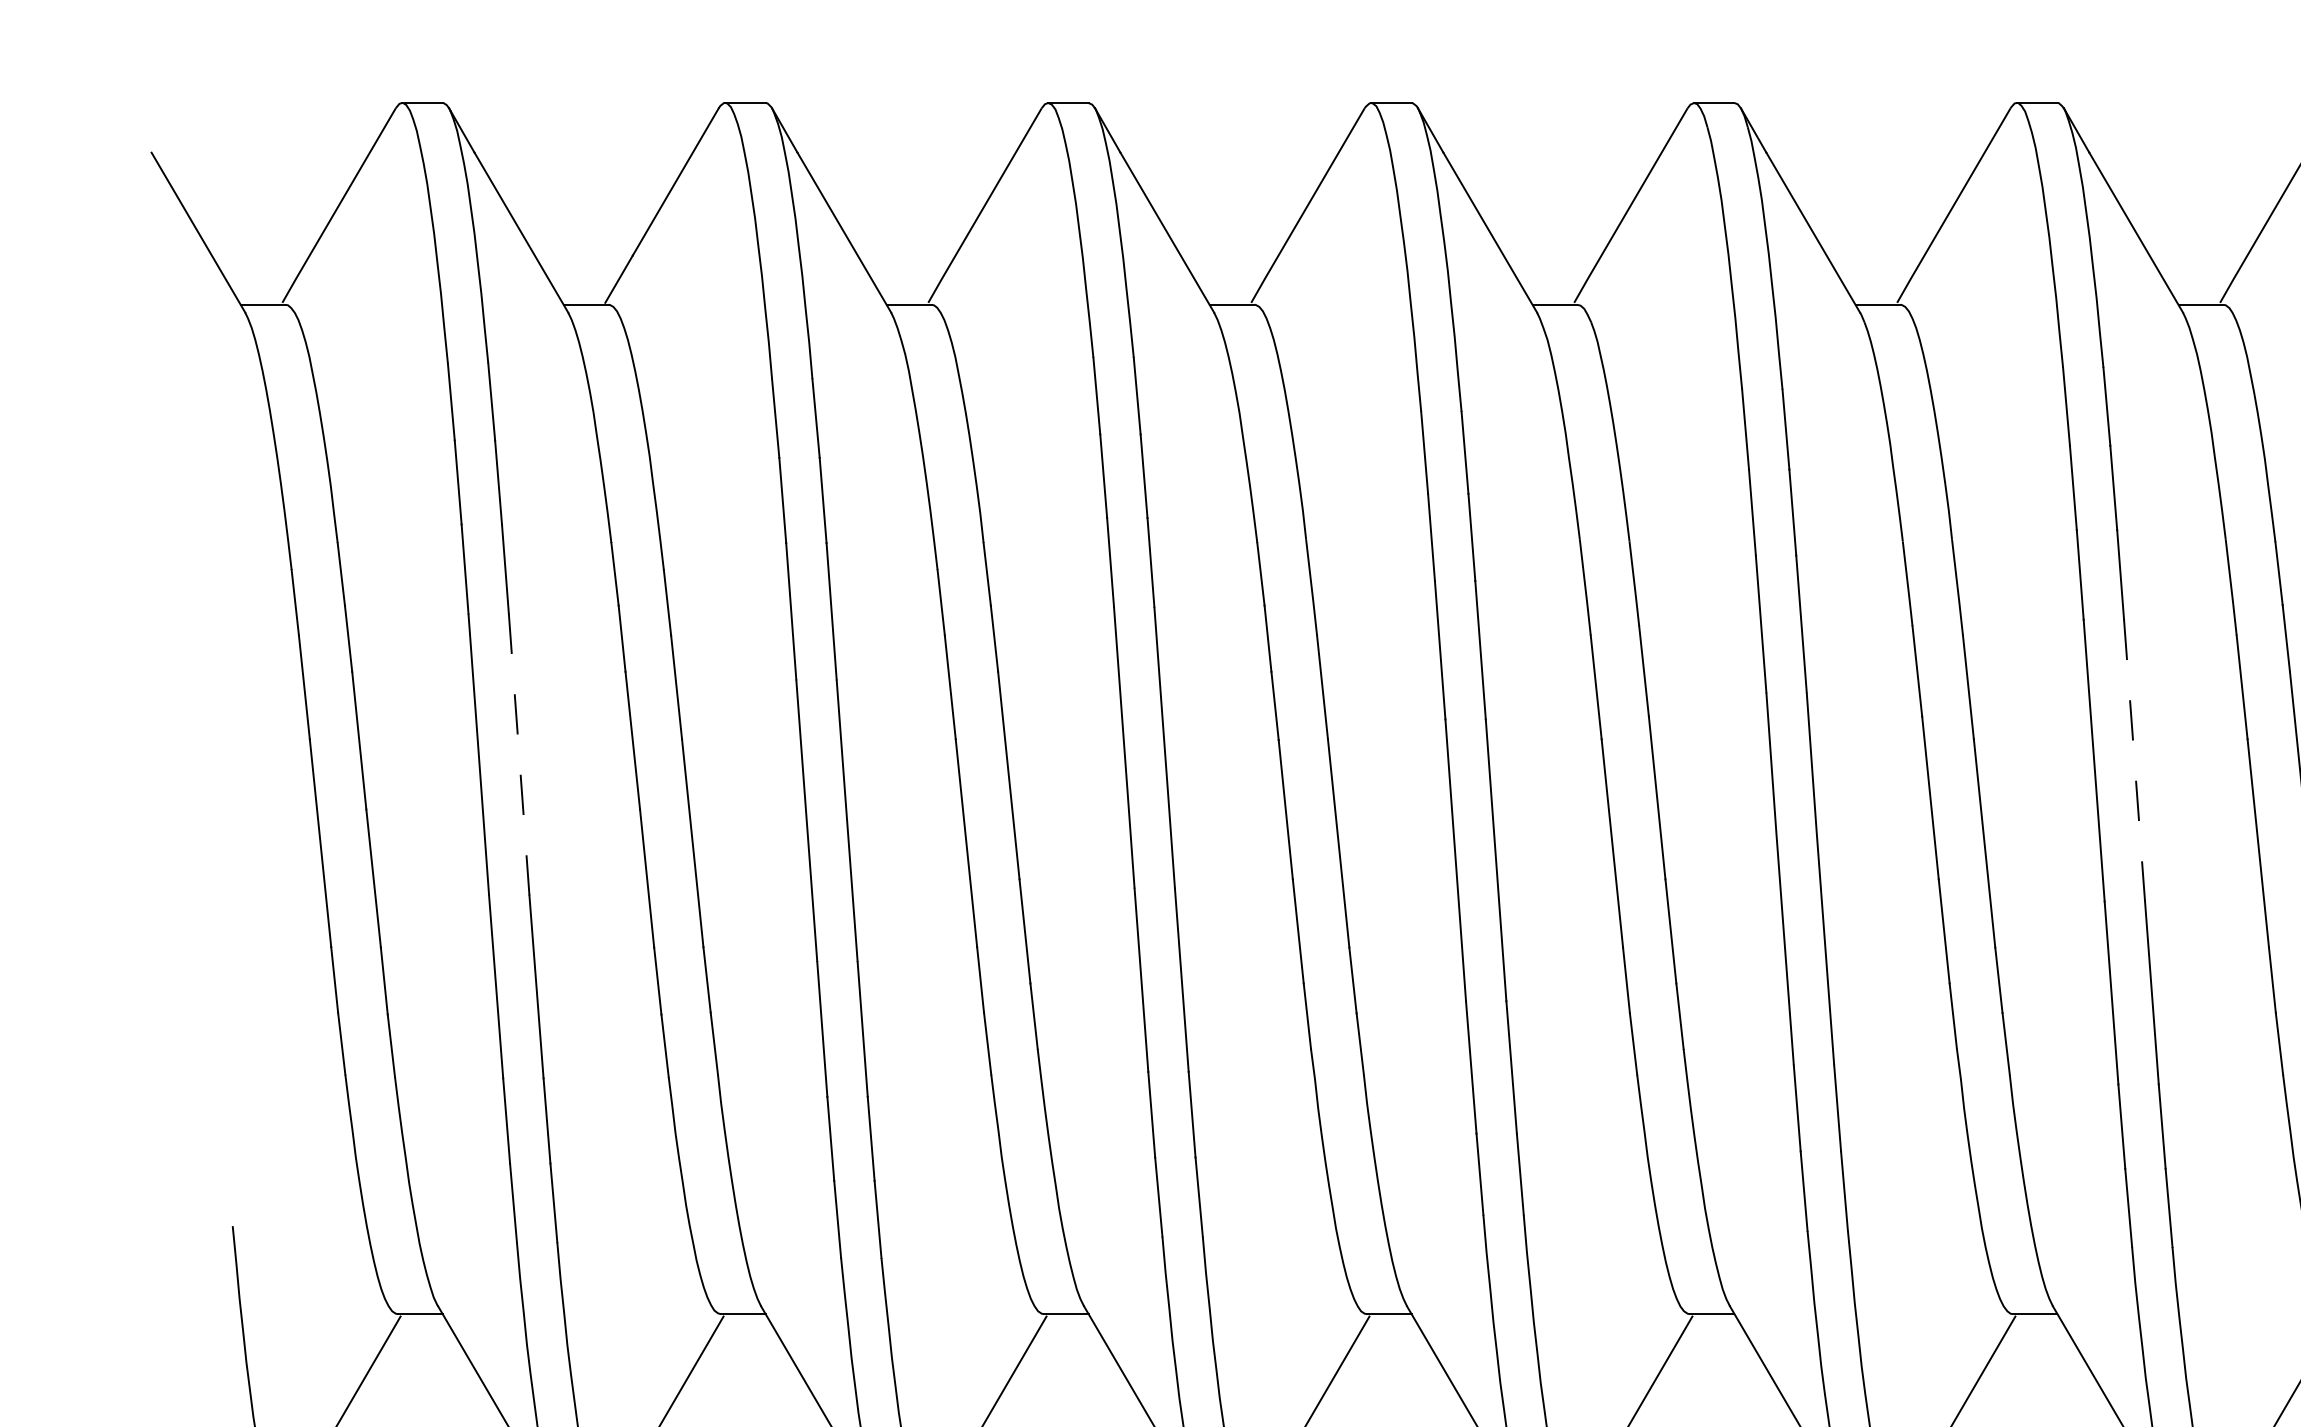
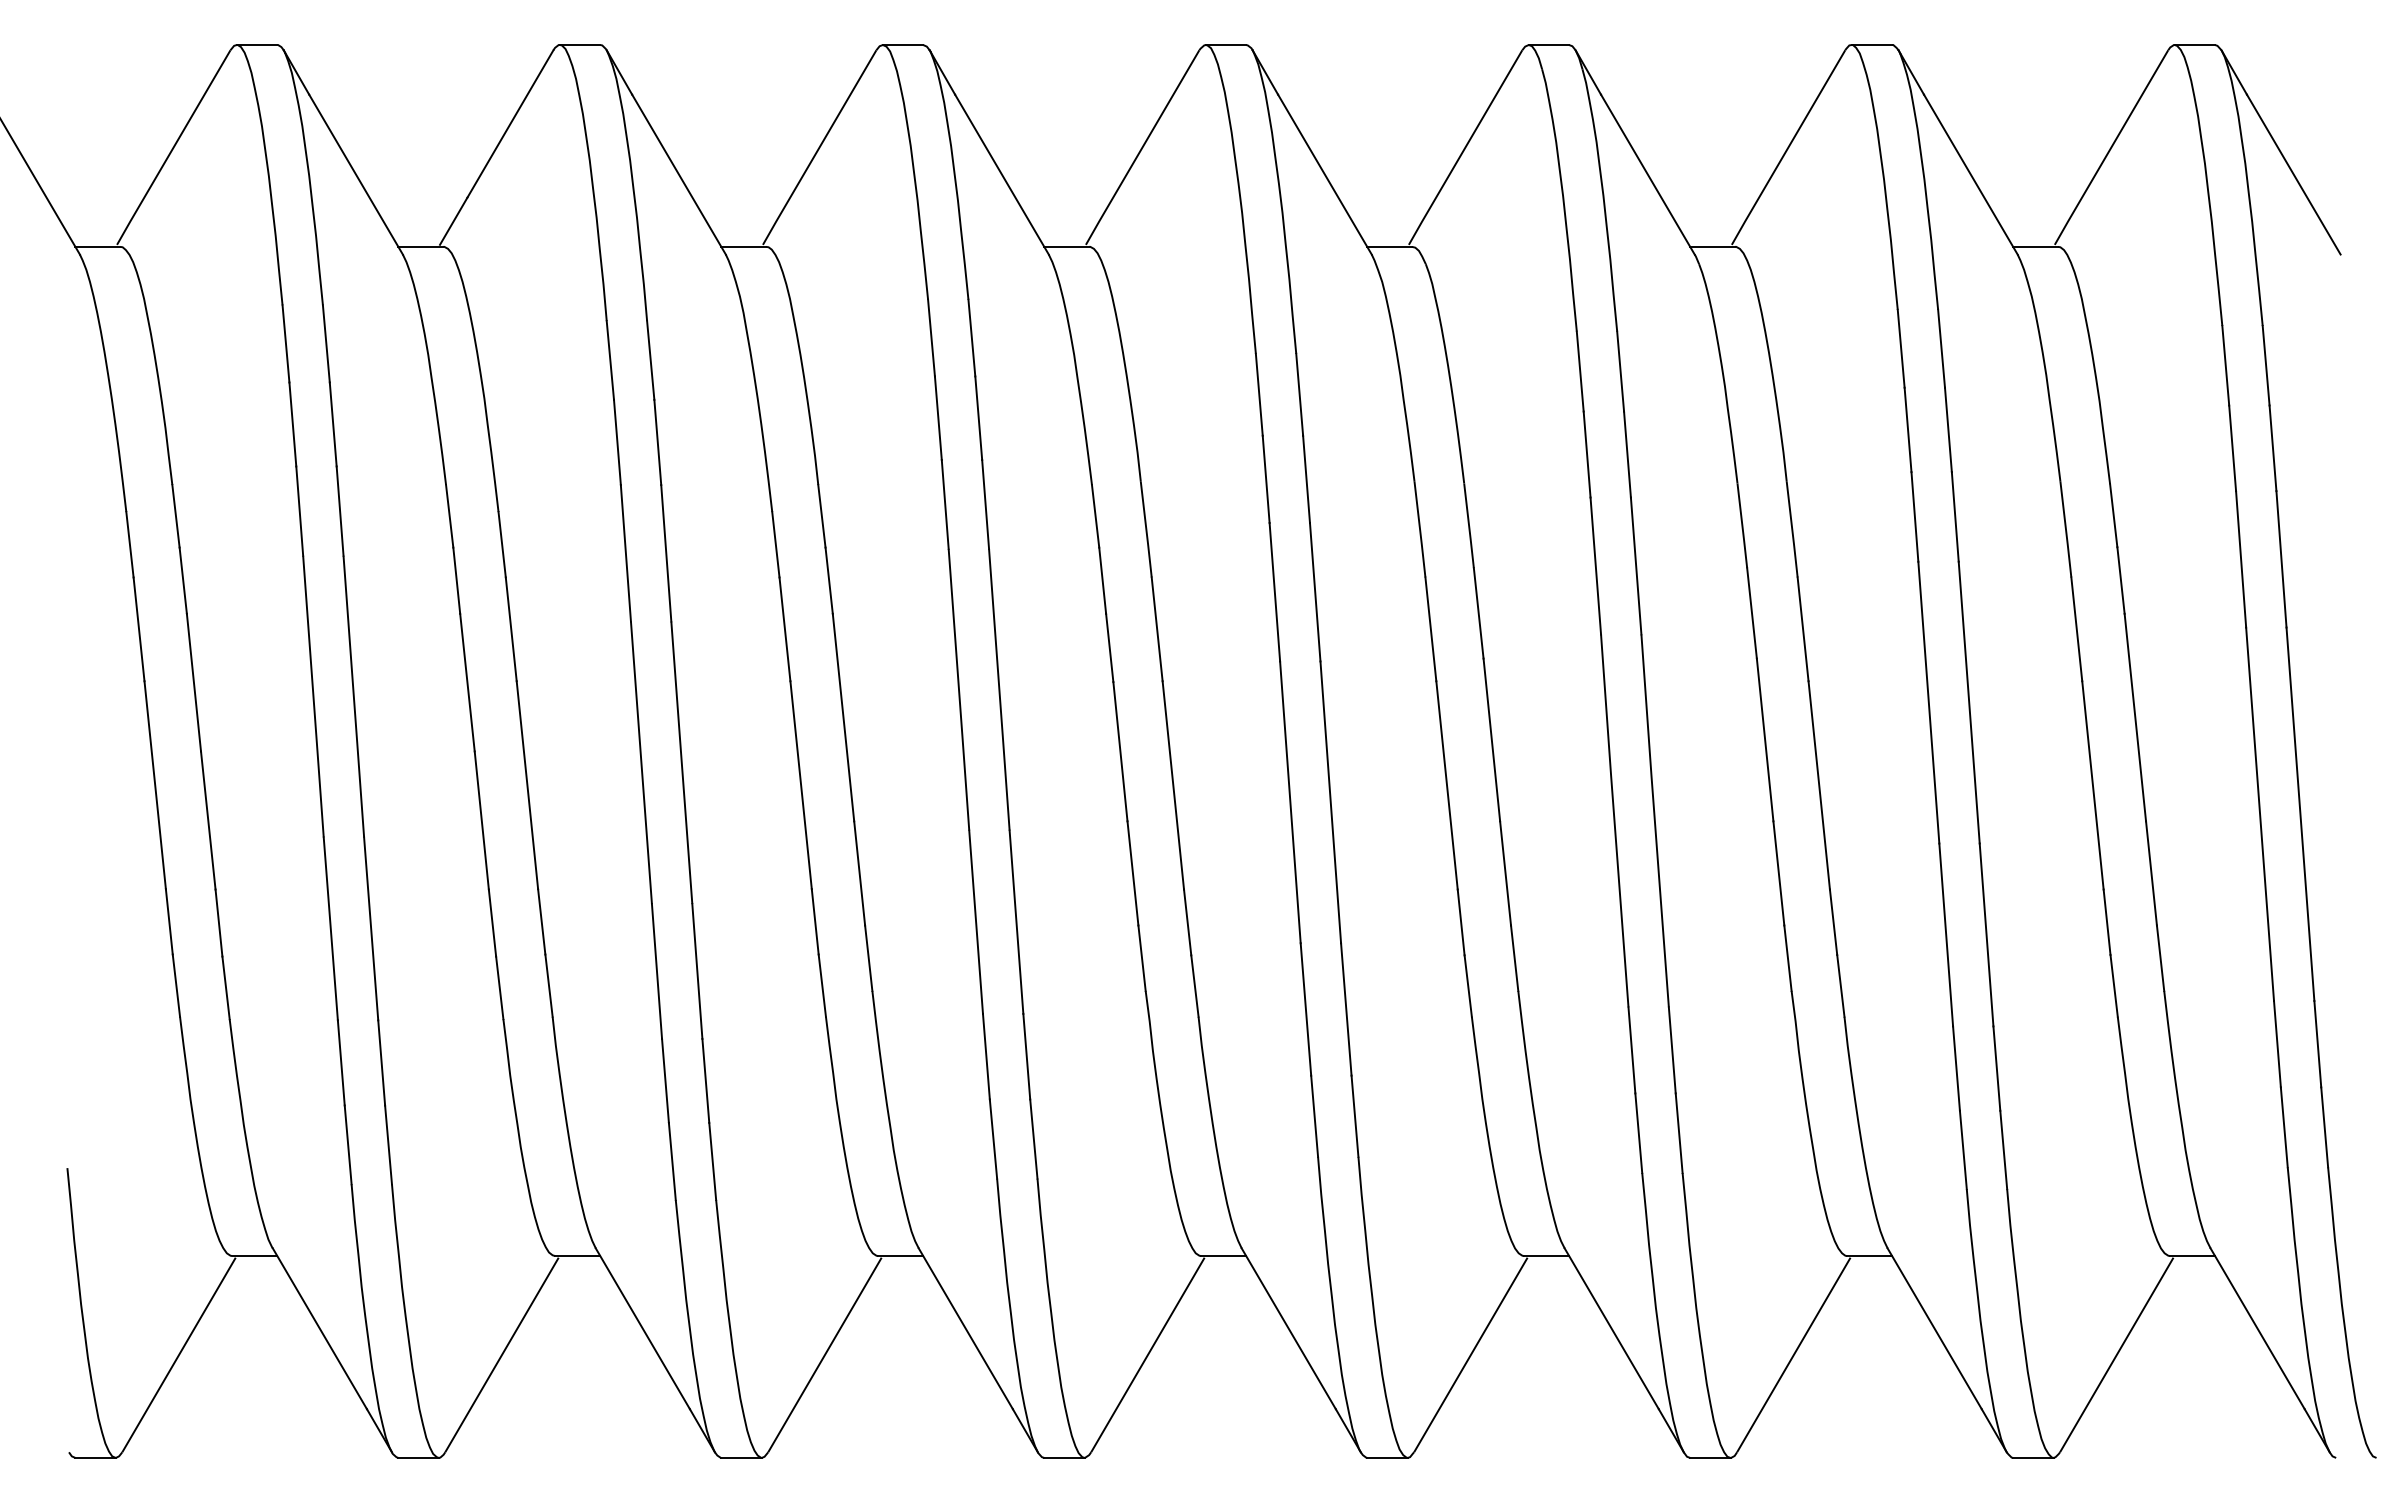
line: (518, 755) -> (353, 697), dashed -> solid
line: (2134, 761) -> (1969, 703), dashed -> solid

